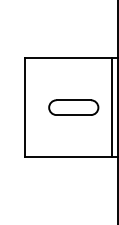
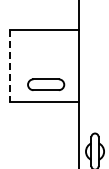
part: (74, 107) -> (46, 84), moved
line: (112, 107) -> (74, 65), removed
line: (23, 108) -> (9, 66), solid -> dashed

